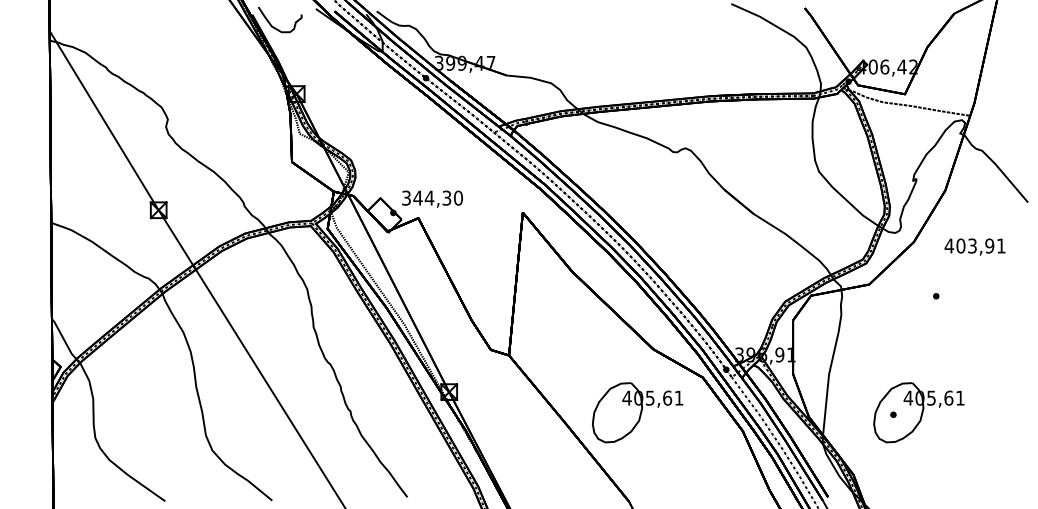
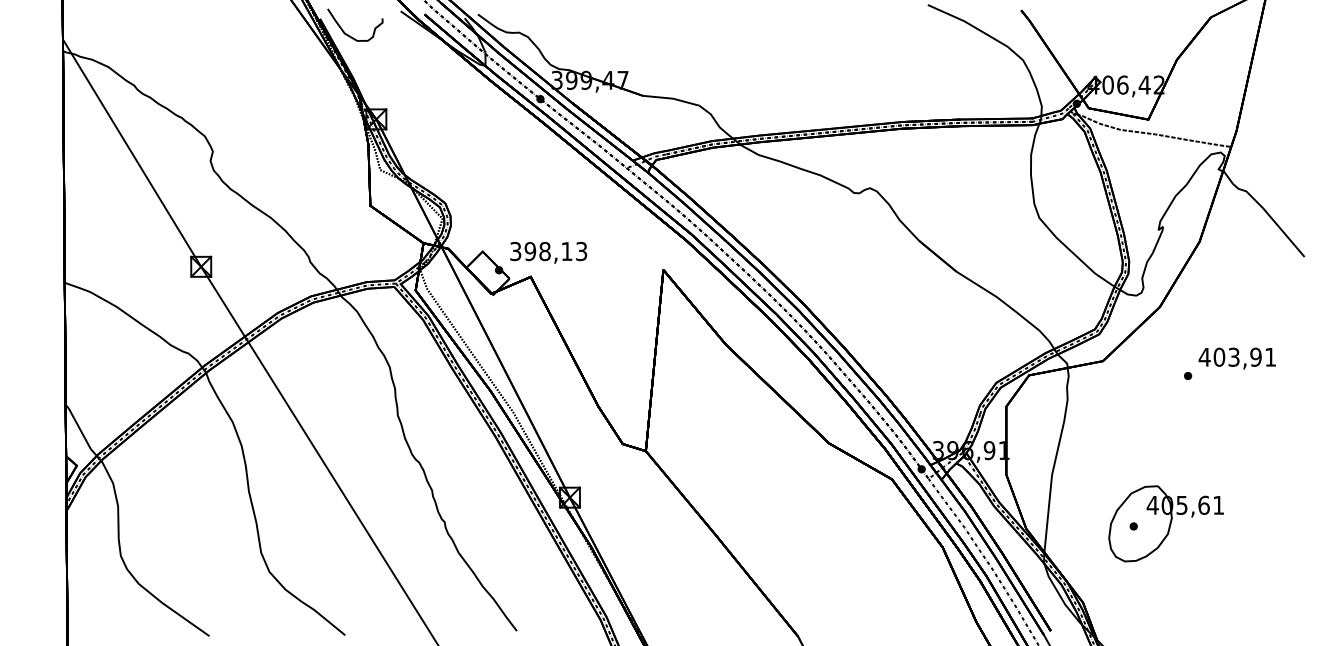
text: (437, 198) -> (555, 251), 344,30 -> 398,13
text: (974, 247) -> (1236, 358), moved
part: (637, 412) -> (808, 523), removed

